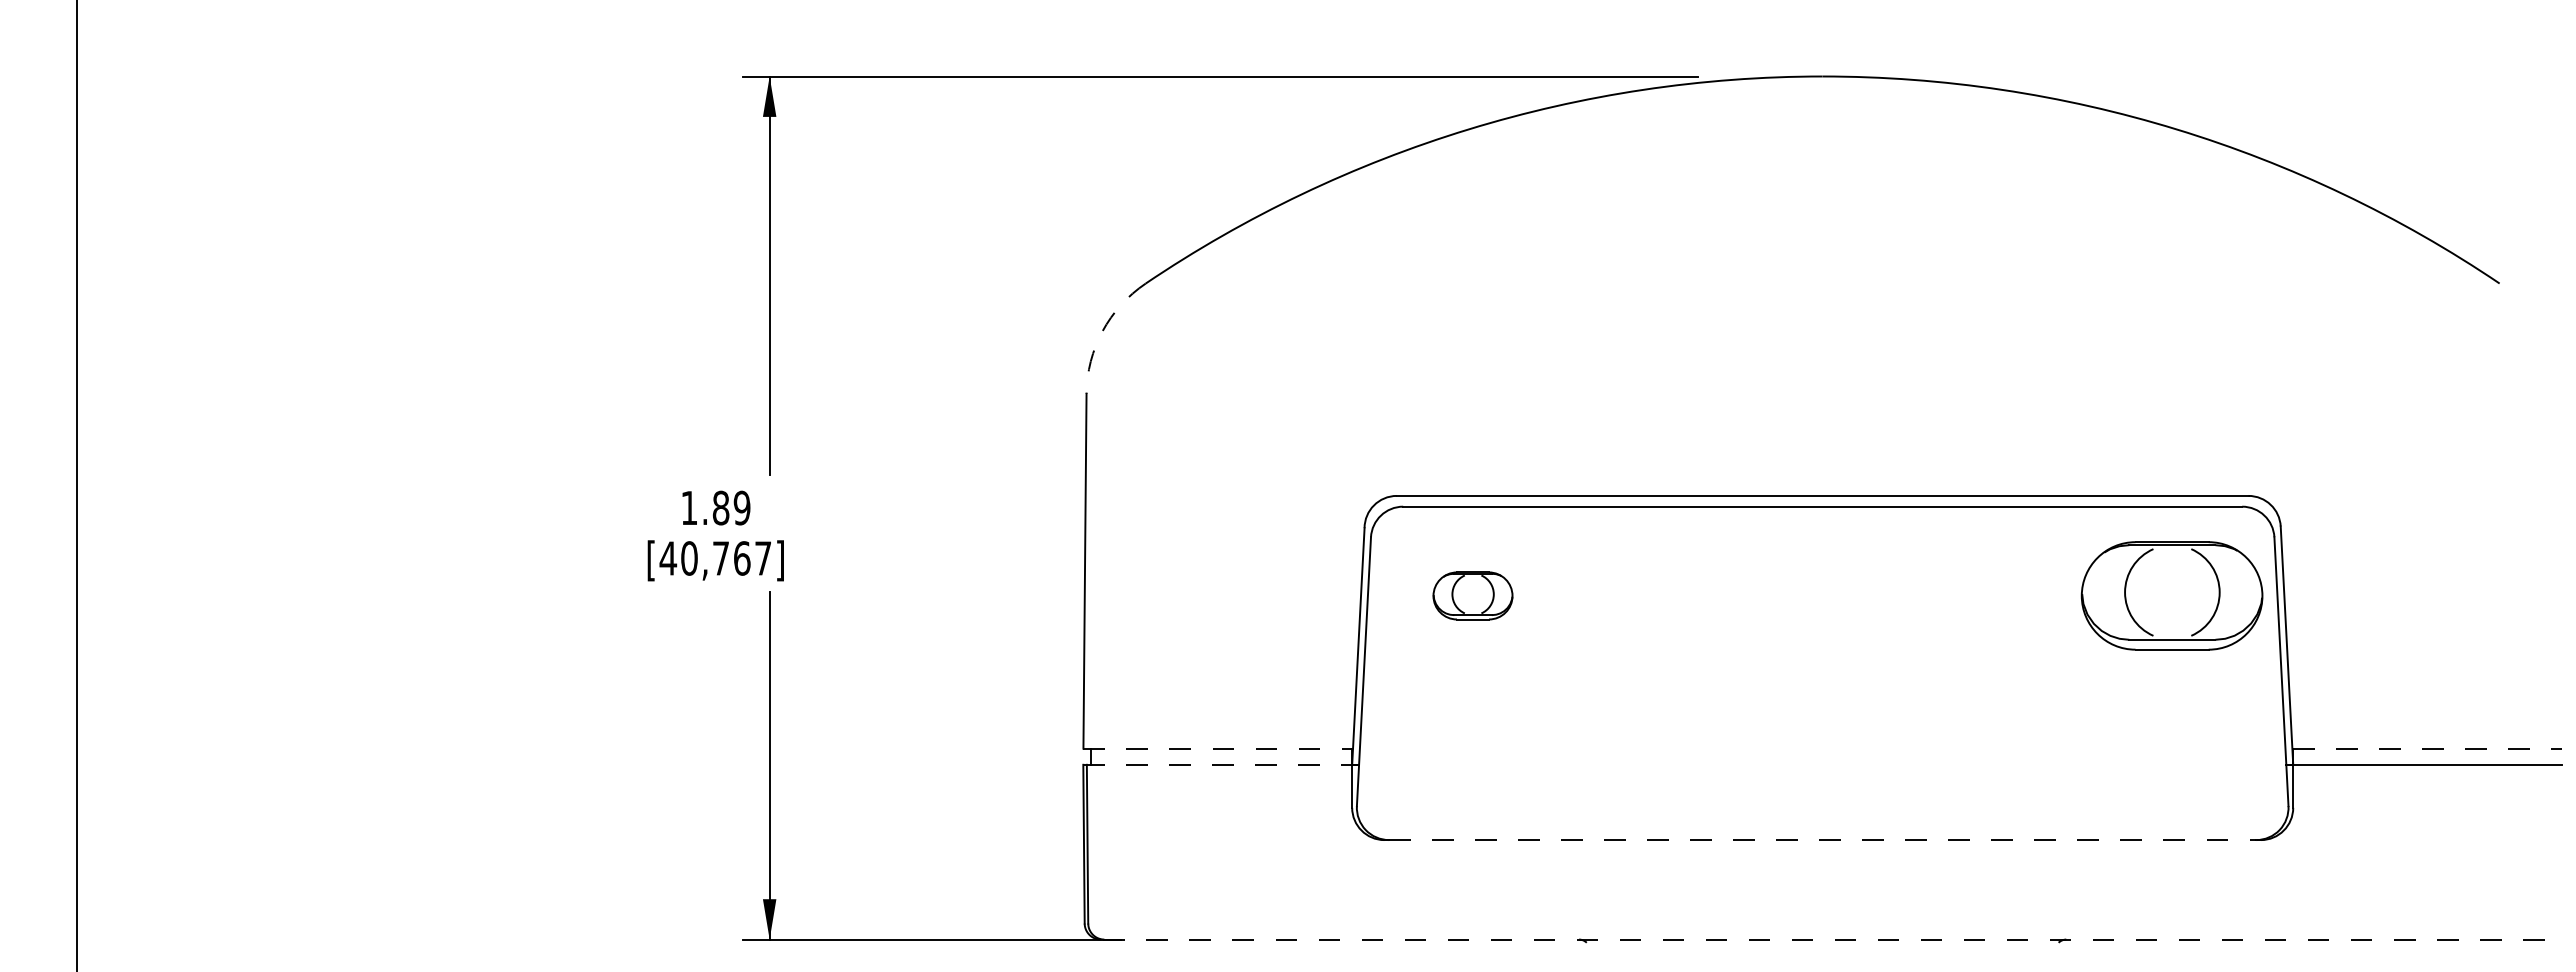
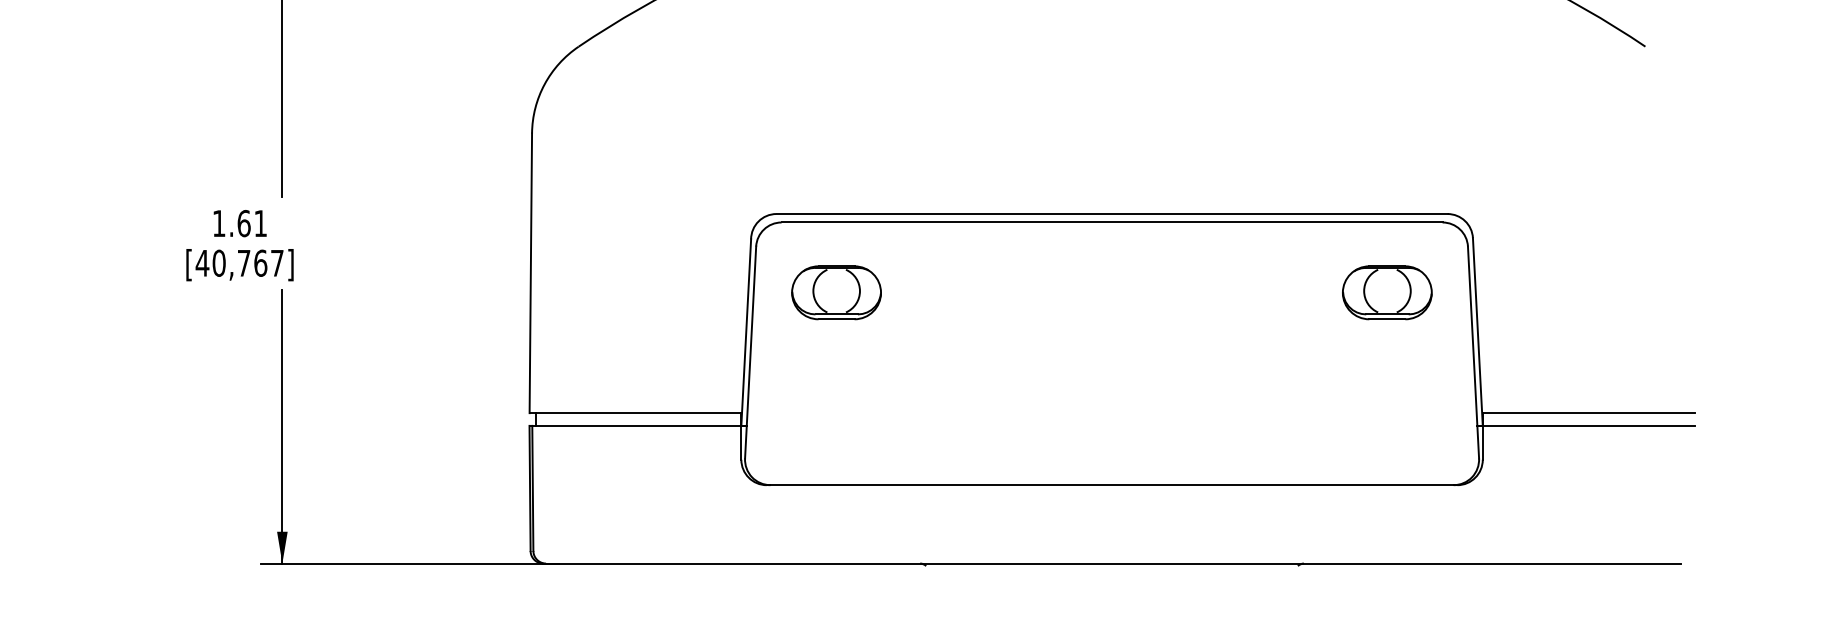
arc: (1102, 331) -> (544, 84), dashed -> solid
text: (731, 507) -> (252, 223), 1.89 -> 1.61
part: (1472, 595) -> (836, 292), size x1.43
part: (2171, 595) -> (1386, 292), size x0.62
line: (1218, 748) -> (636, 413), dashed -> solid
line: (2428, 748) -> (1589, 413), dashed -> solid
line: (1221, 764) -> (638, 425), dashed -> solid
line: (1822, 840) -> (1111, 485), dashed -> solid
line: (1822, 939) -> (1111, 563), dashed -> solid

